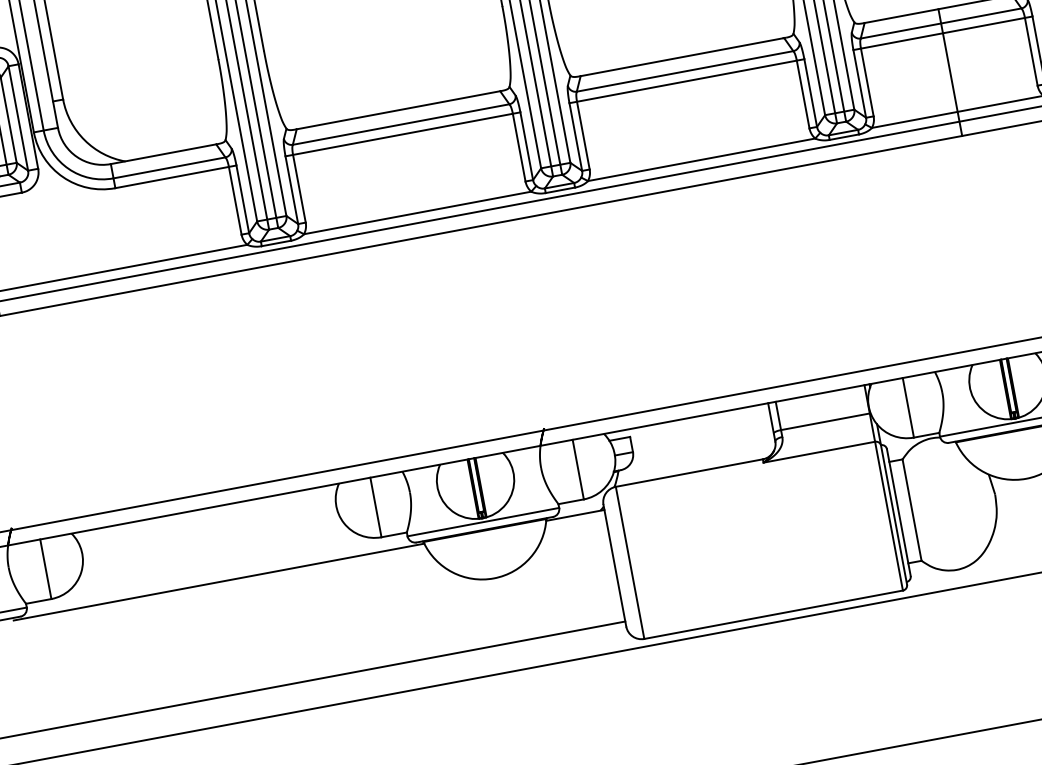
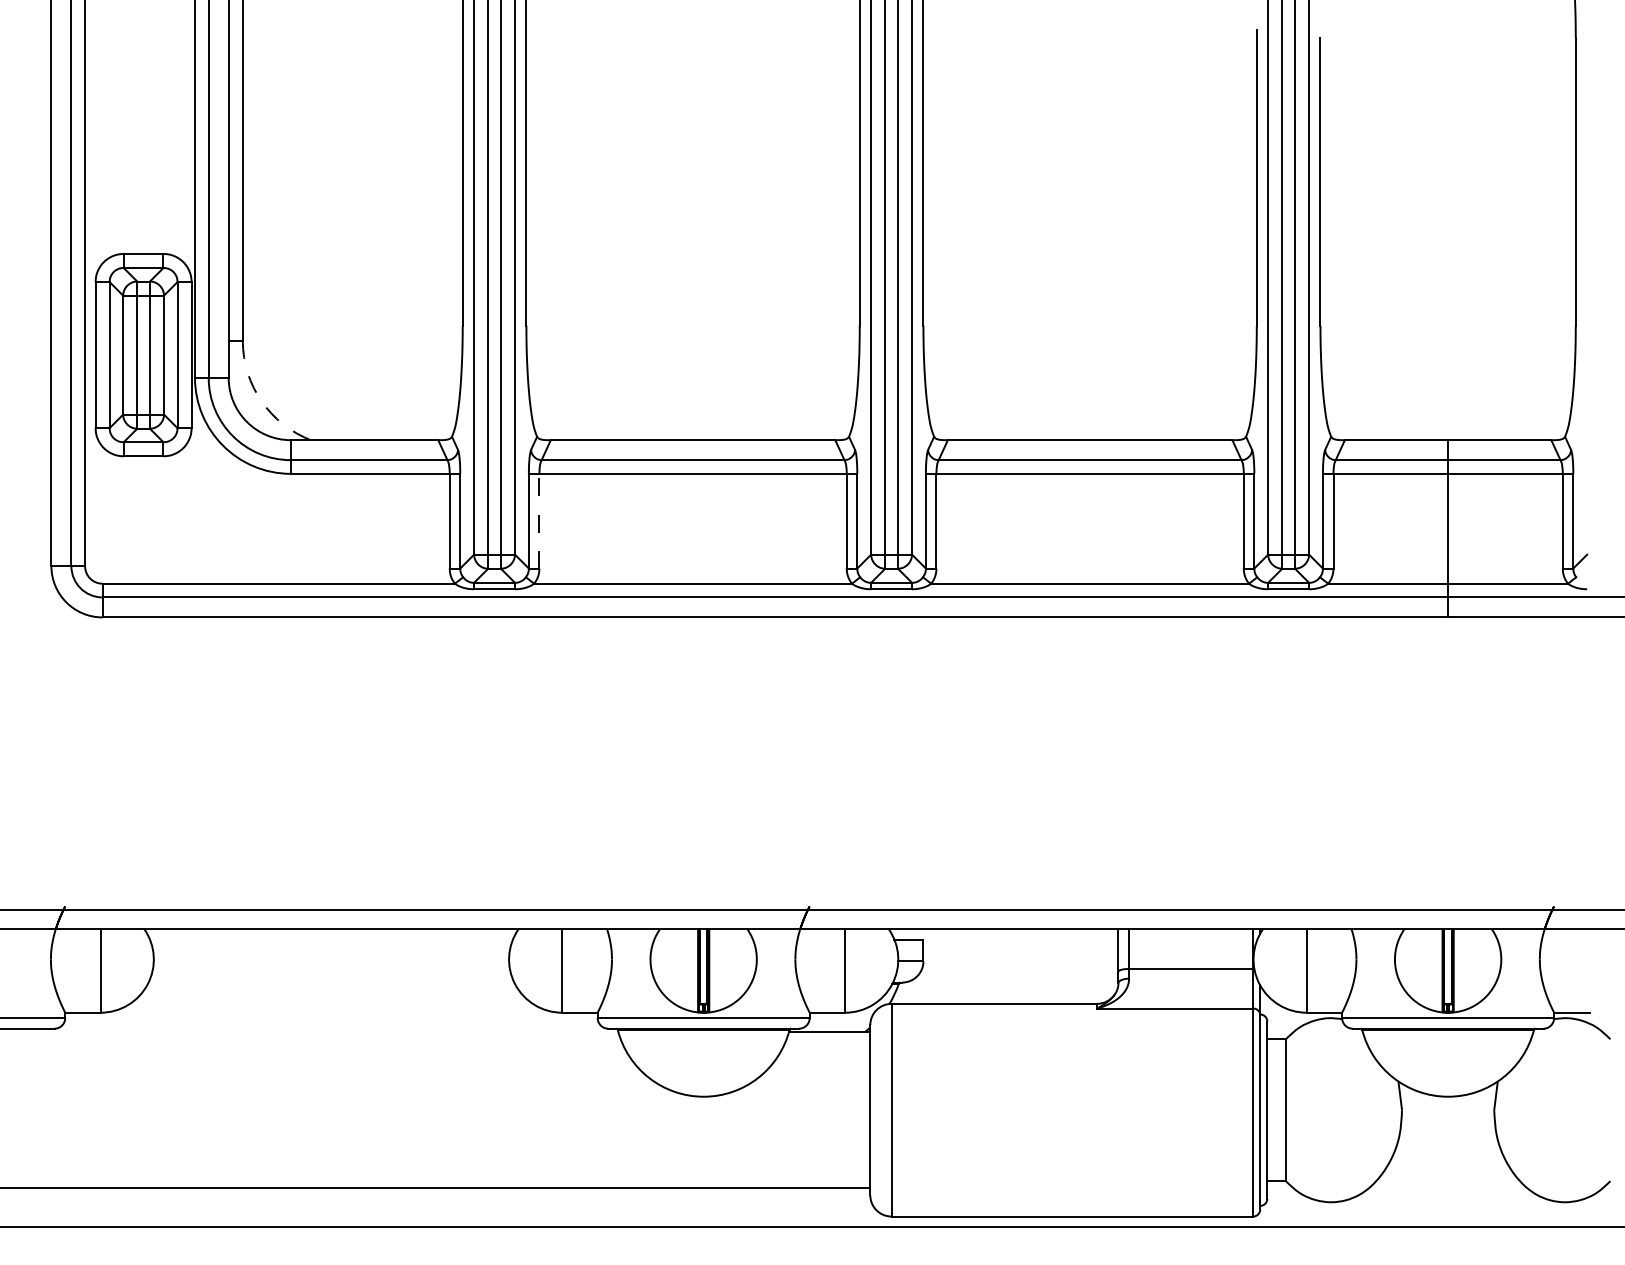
arc: (84, 140) -> (261, 401), solid -> dashed
line: (299, 188) -> (539, 520), solid -> dashed
line: (219, 582) -> (331, 1032), removed

